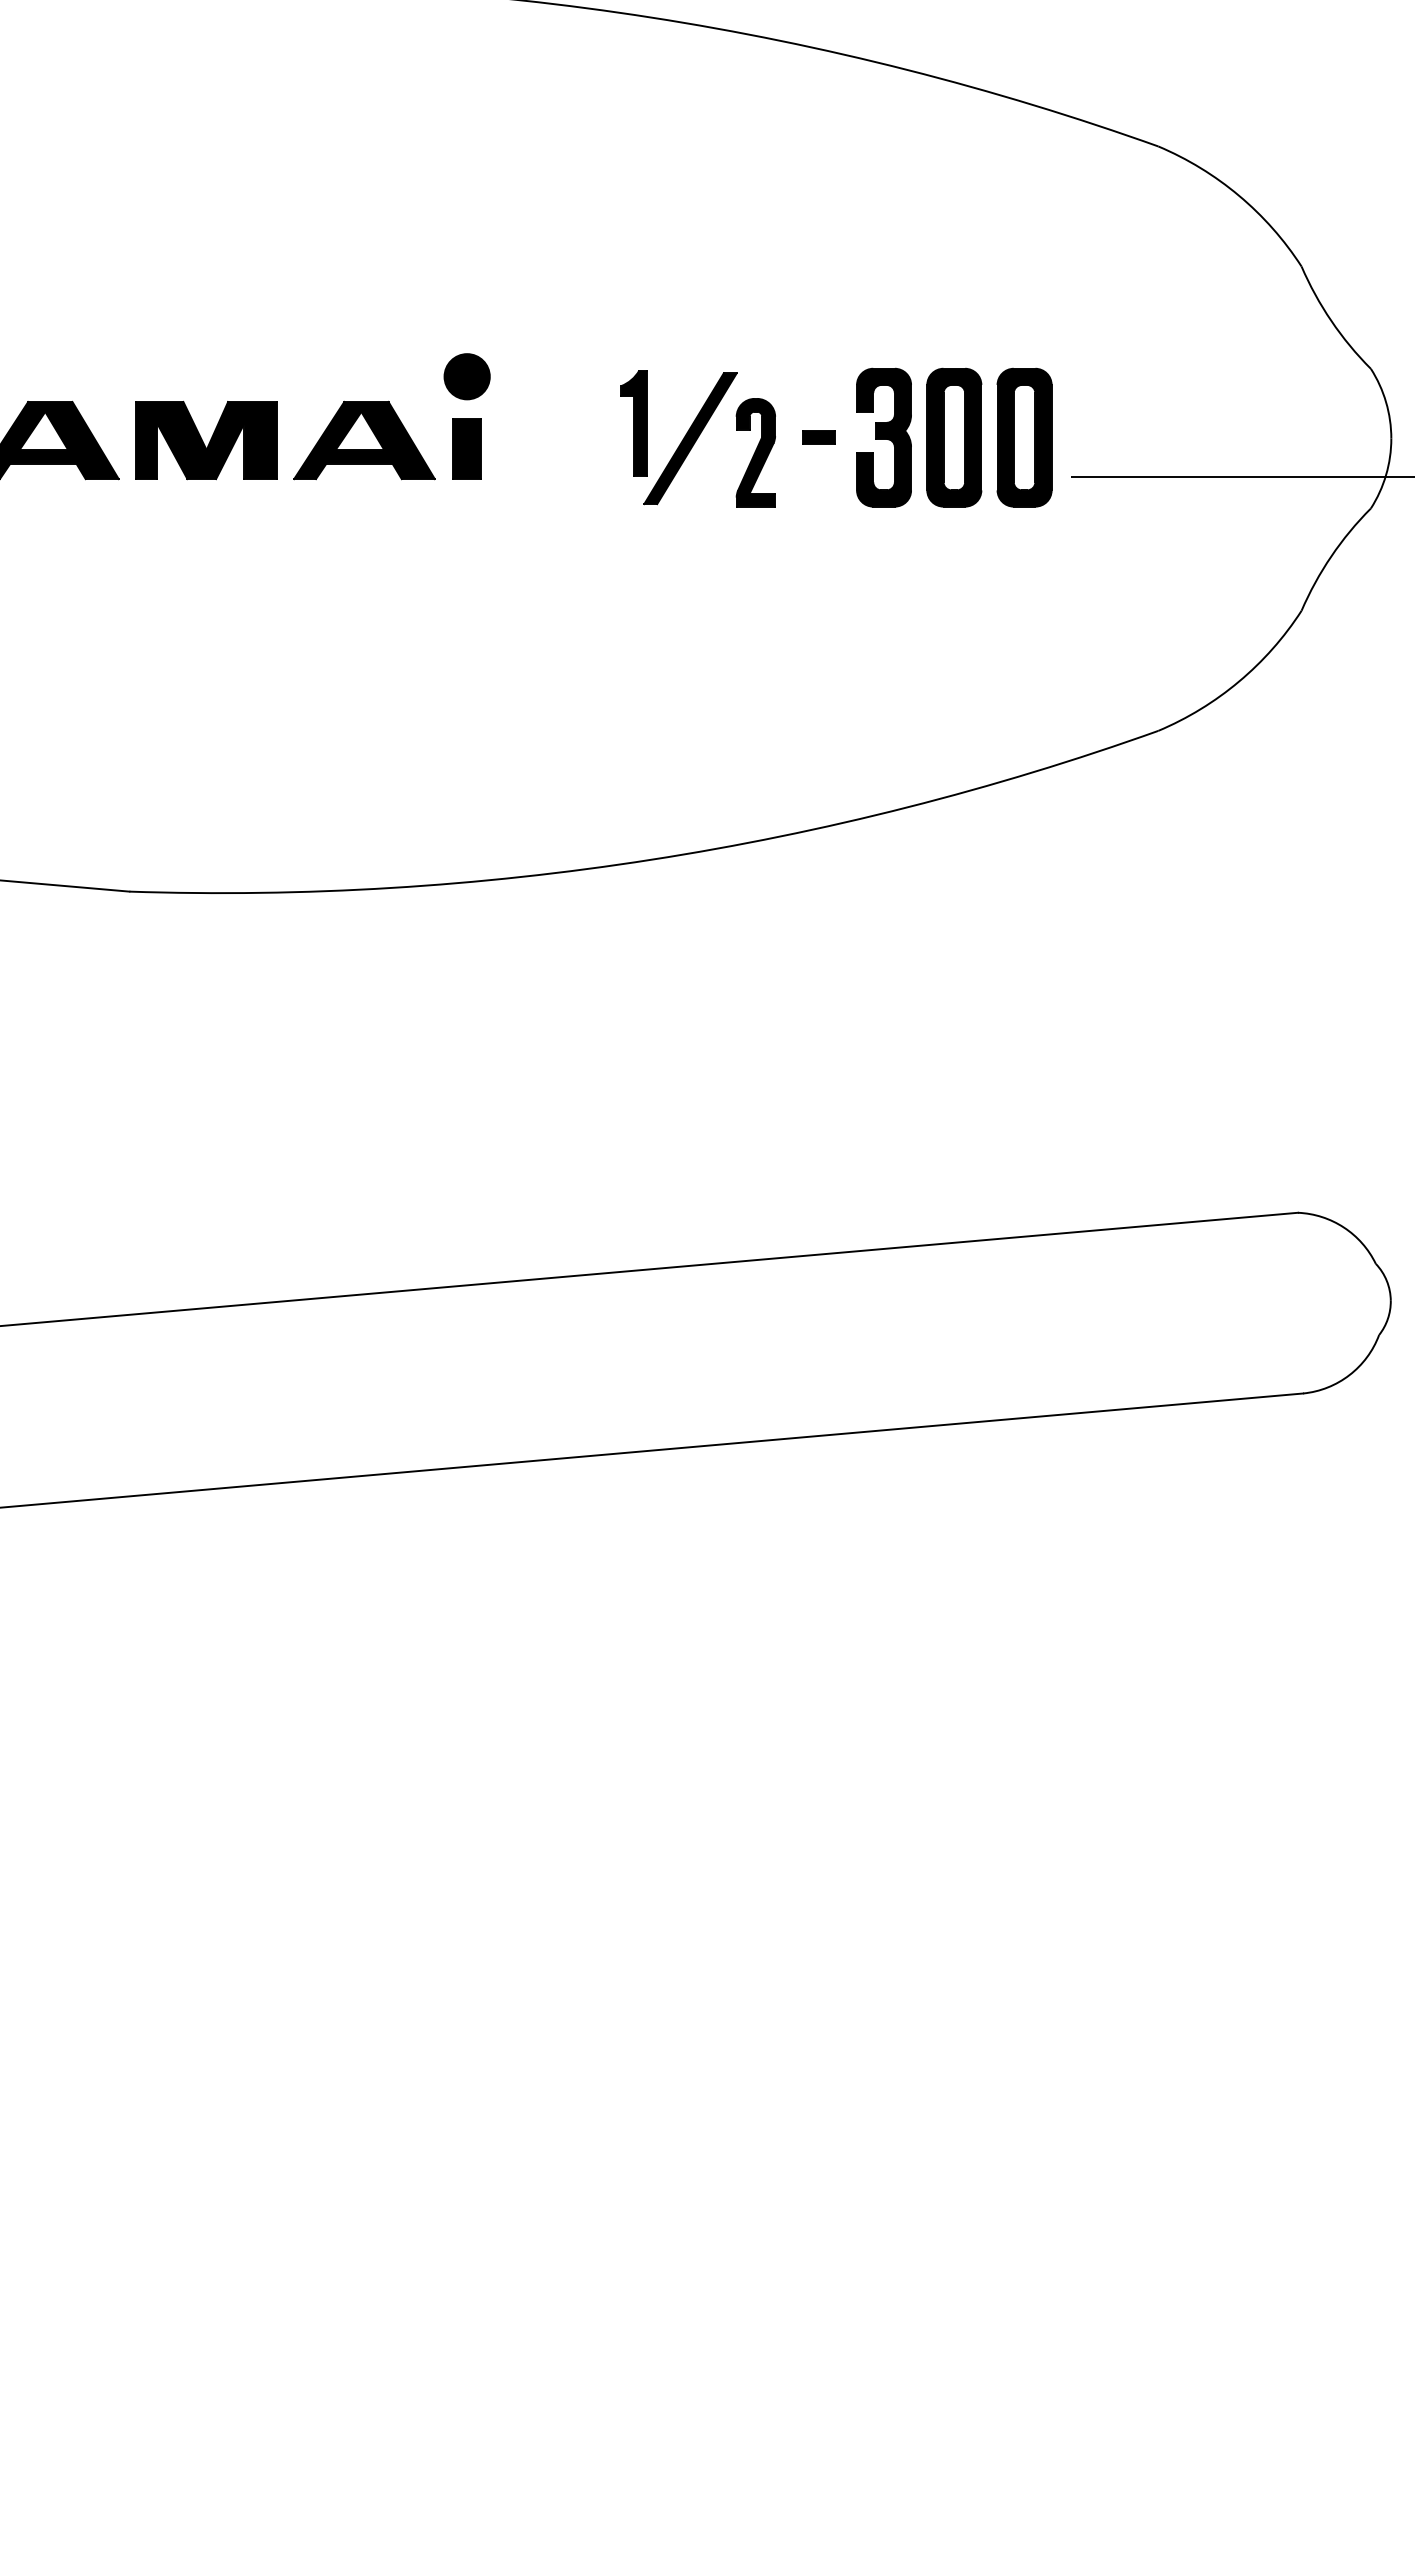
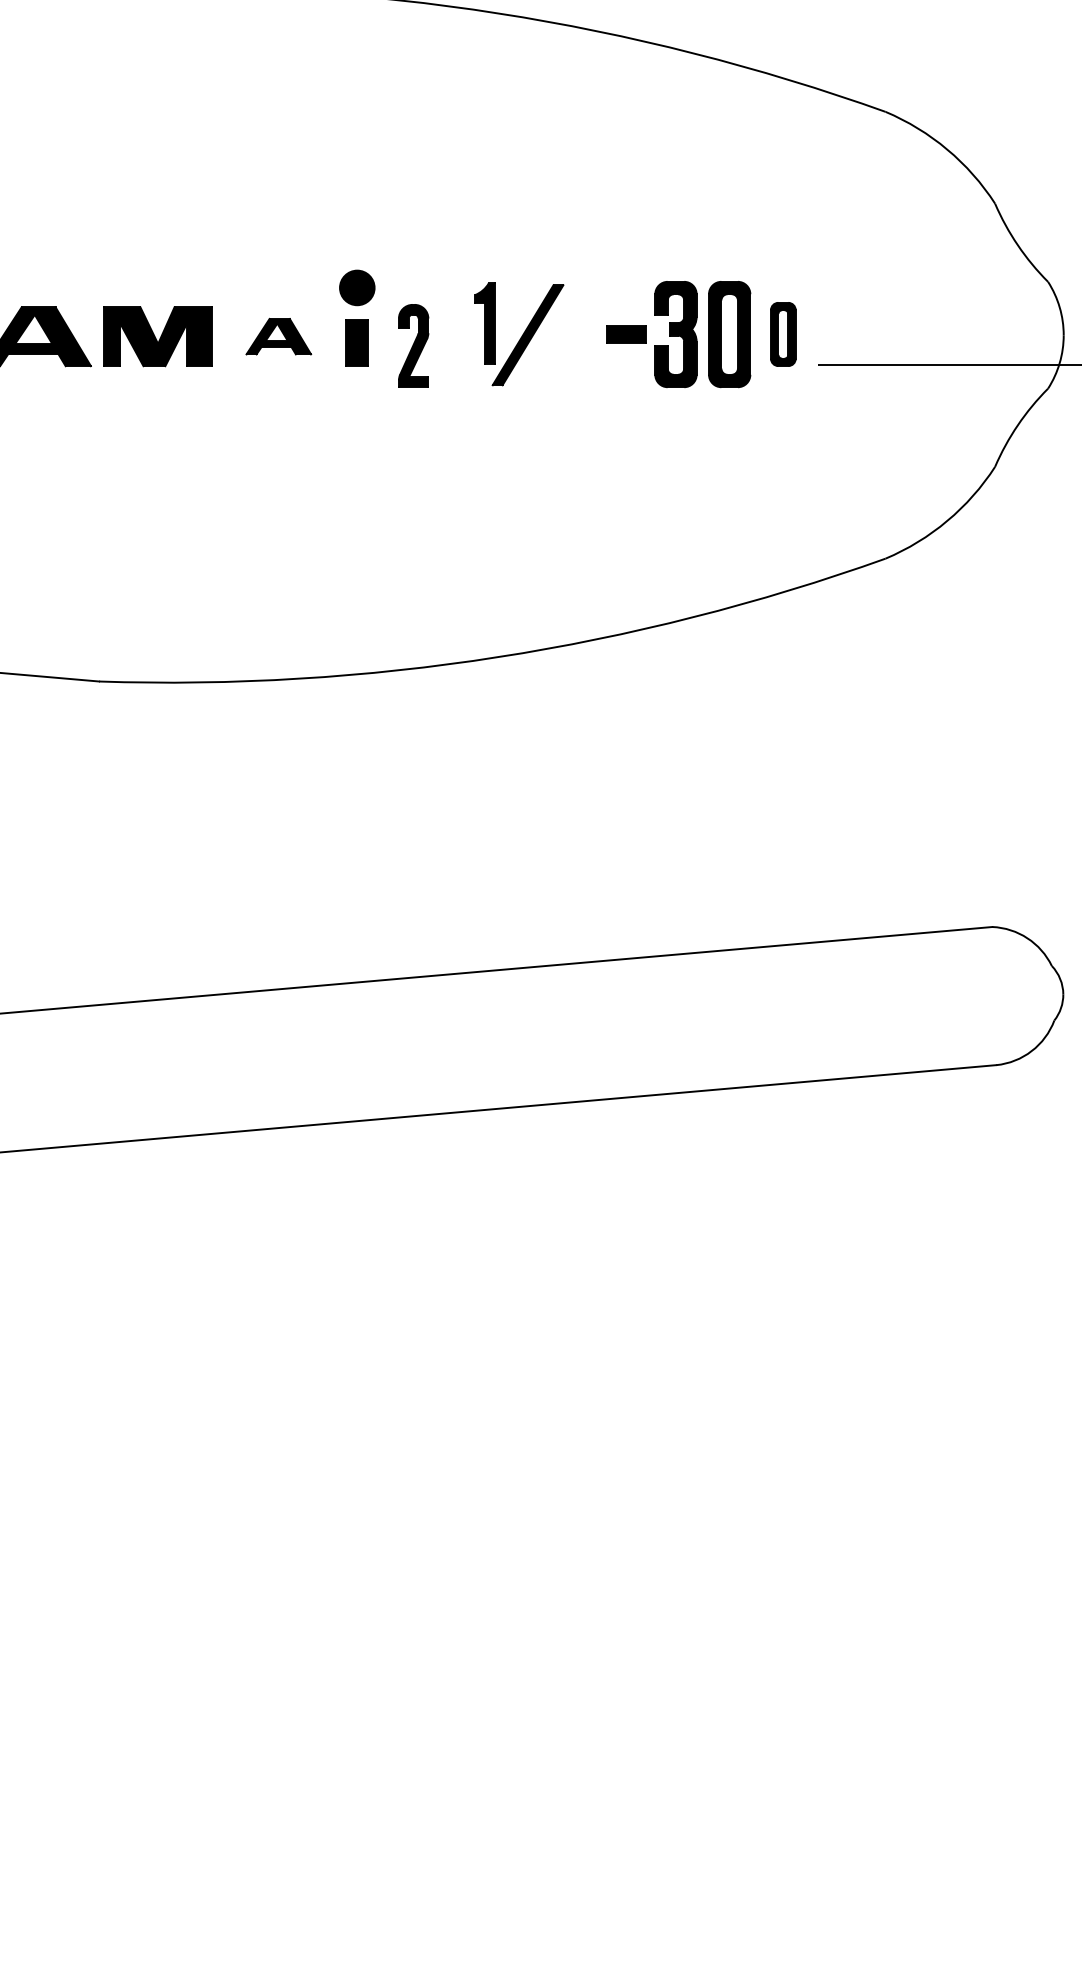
part: (818, 437) -> (625, 334), size x1.6
part: (1024, 437) -> (783, 334), size x0.6
part: (364, 440) -> (278, 336), size x0.6
part: (755, 452) -> (413, 345), moved

